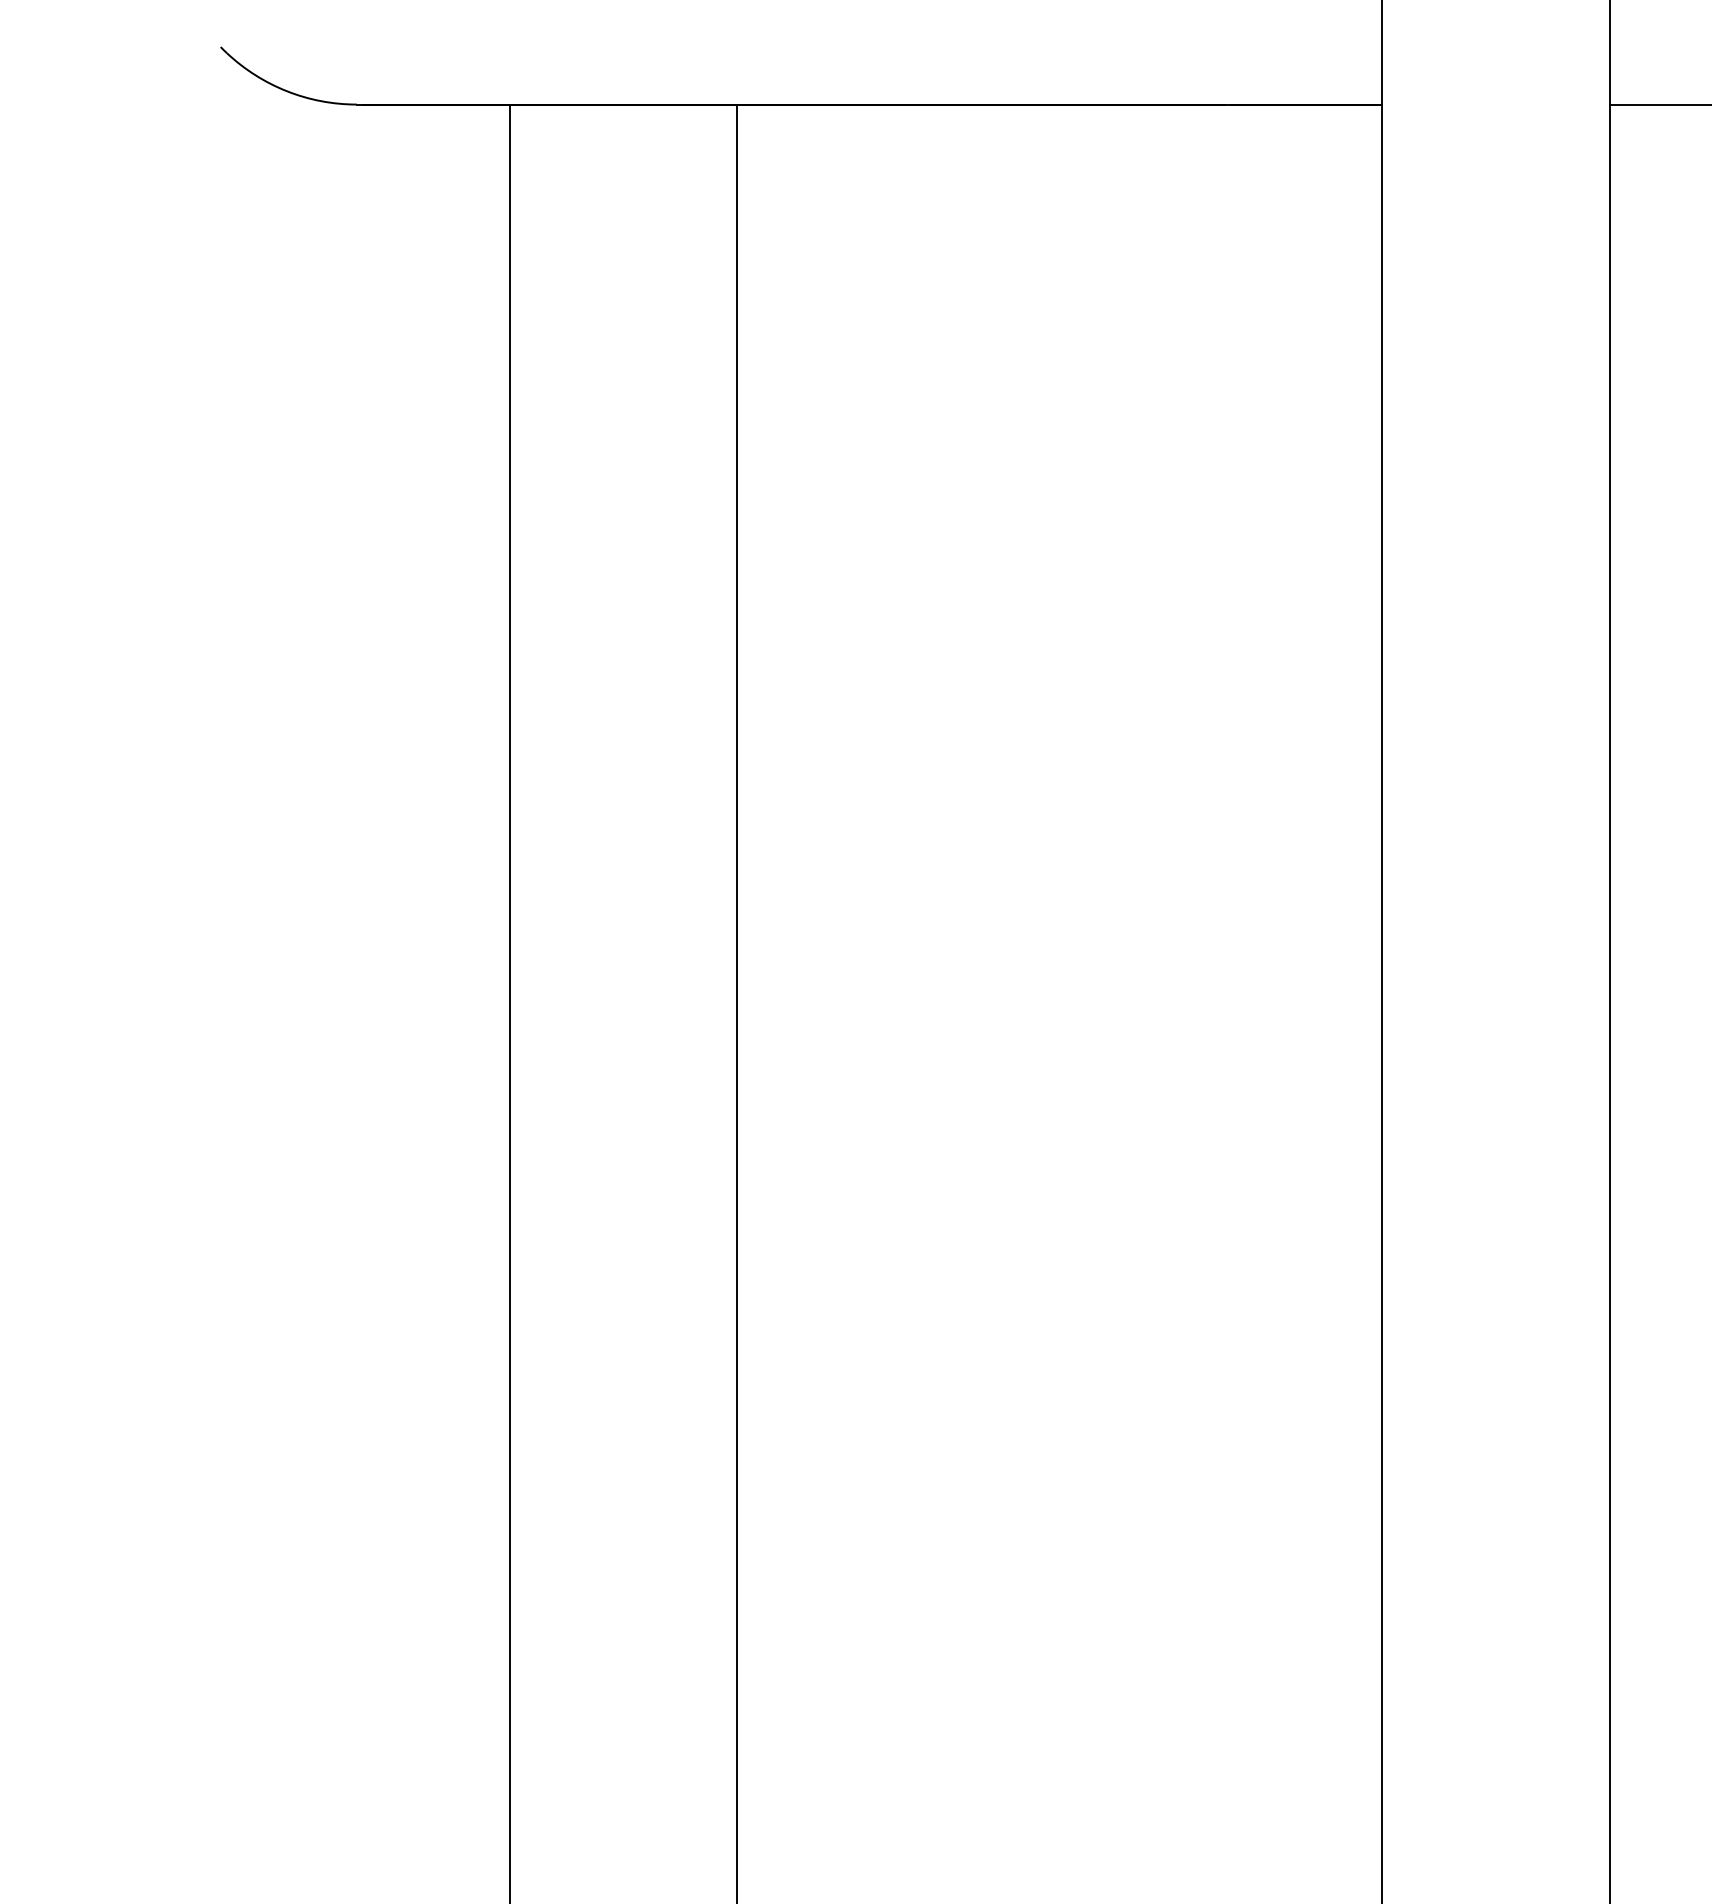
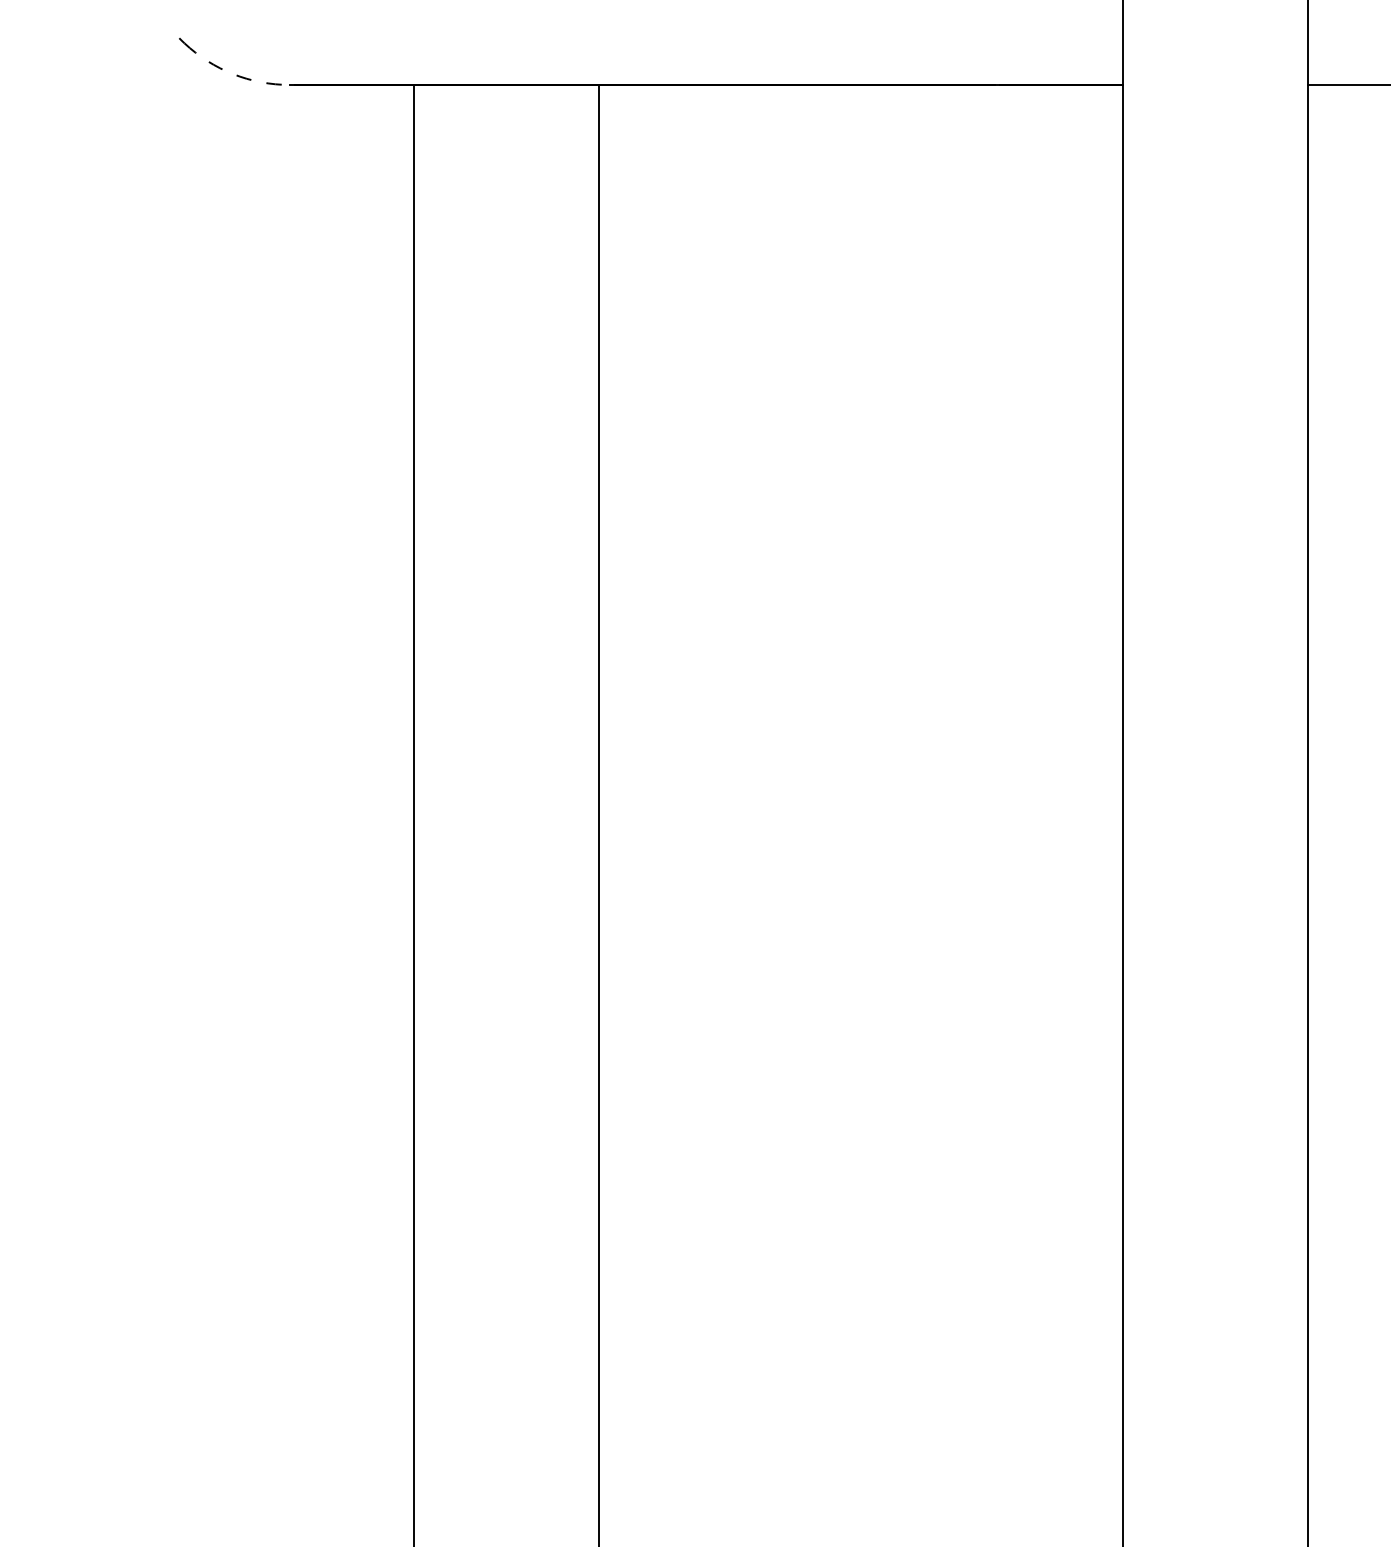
arc: (287, 91) -> (233, 74), solid -> dashed

